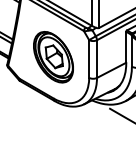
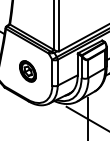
part: (52, 57) -> (27, 71), size x0.6

